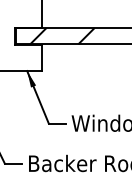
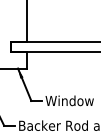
hatch: (61, 35) -> (39, 46), removed

